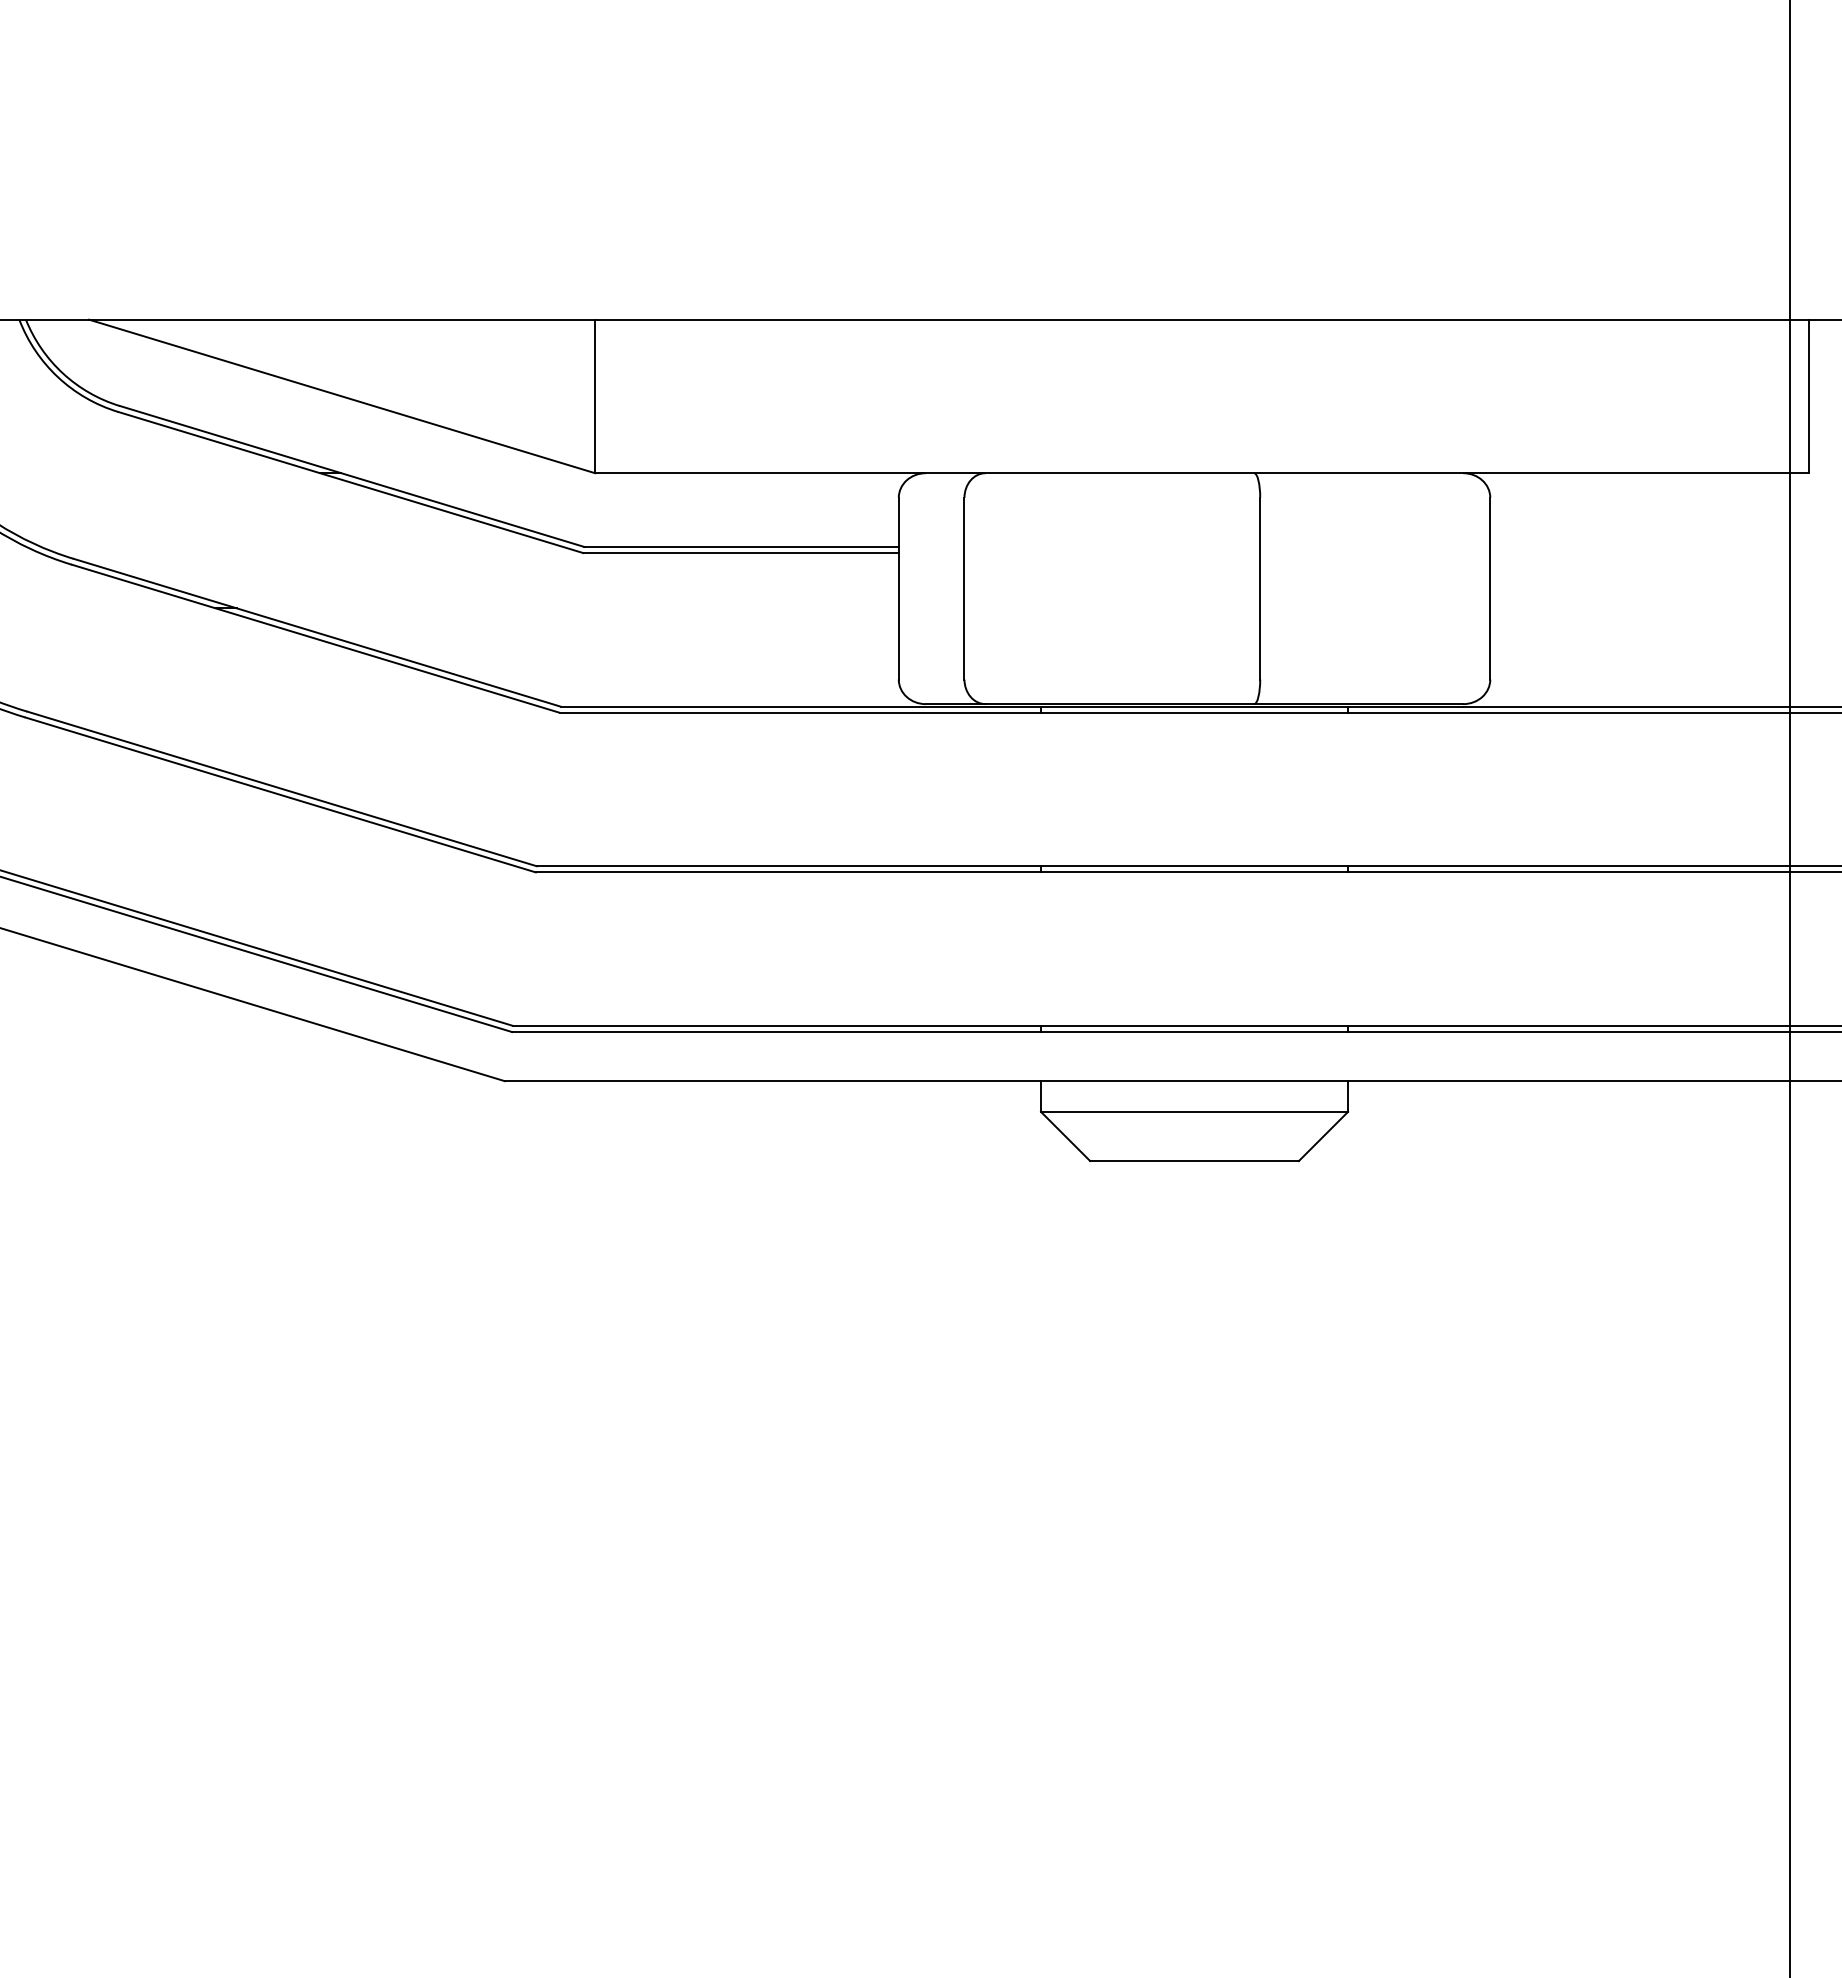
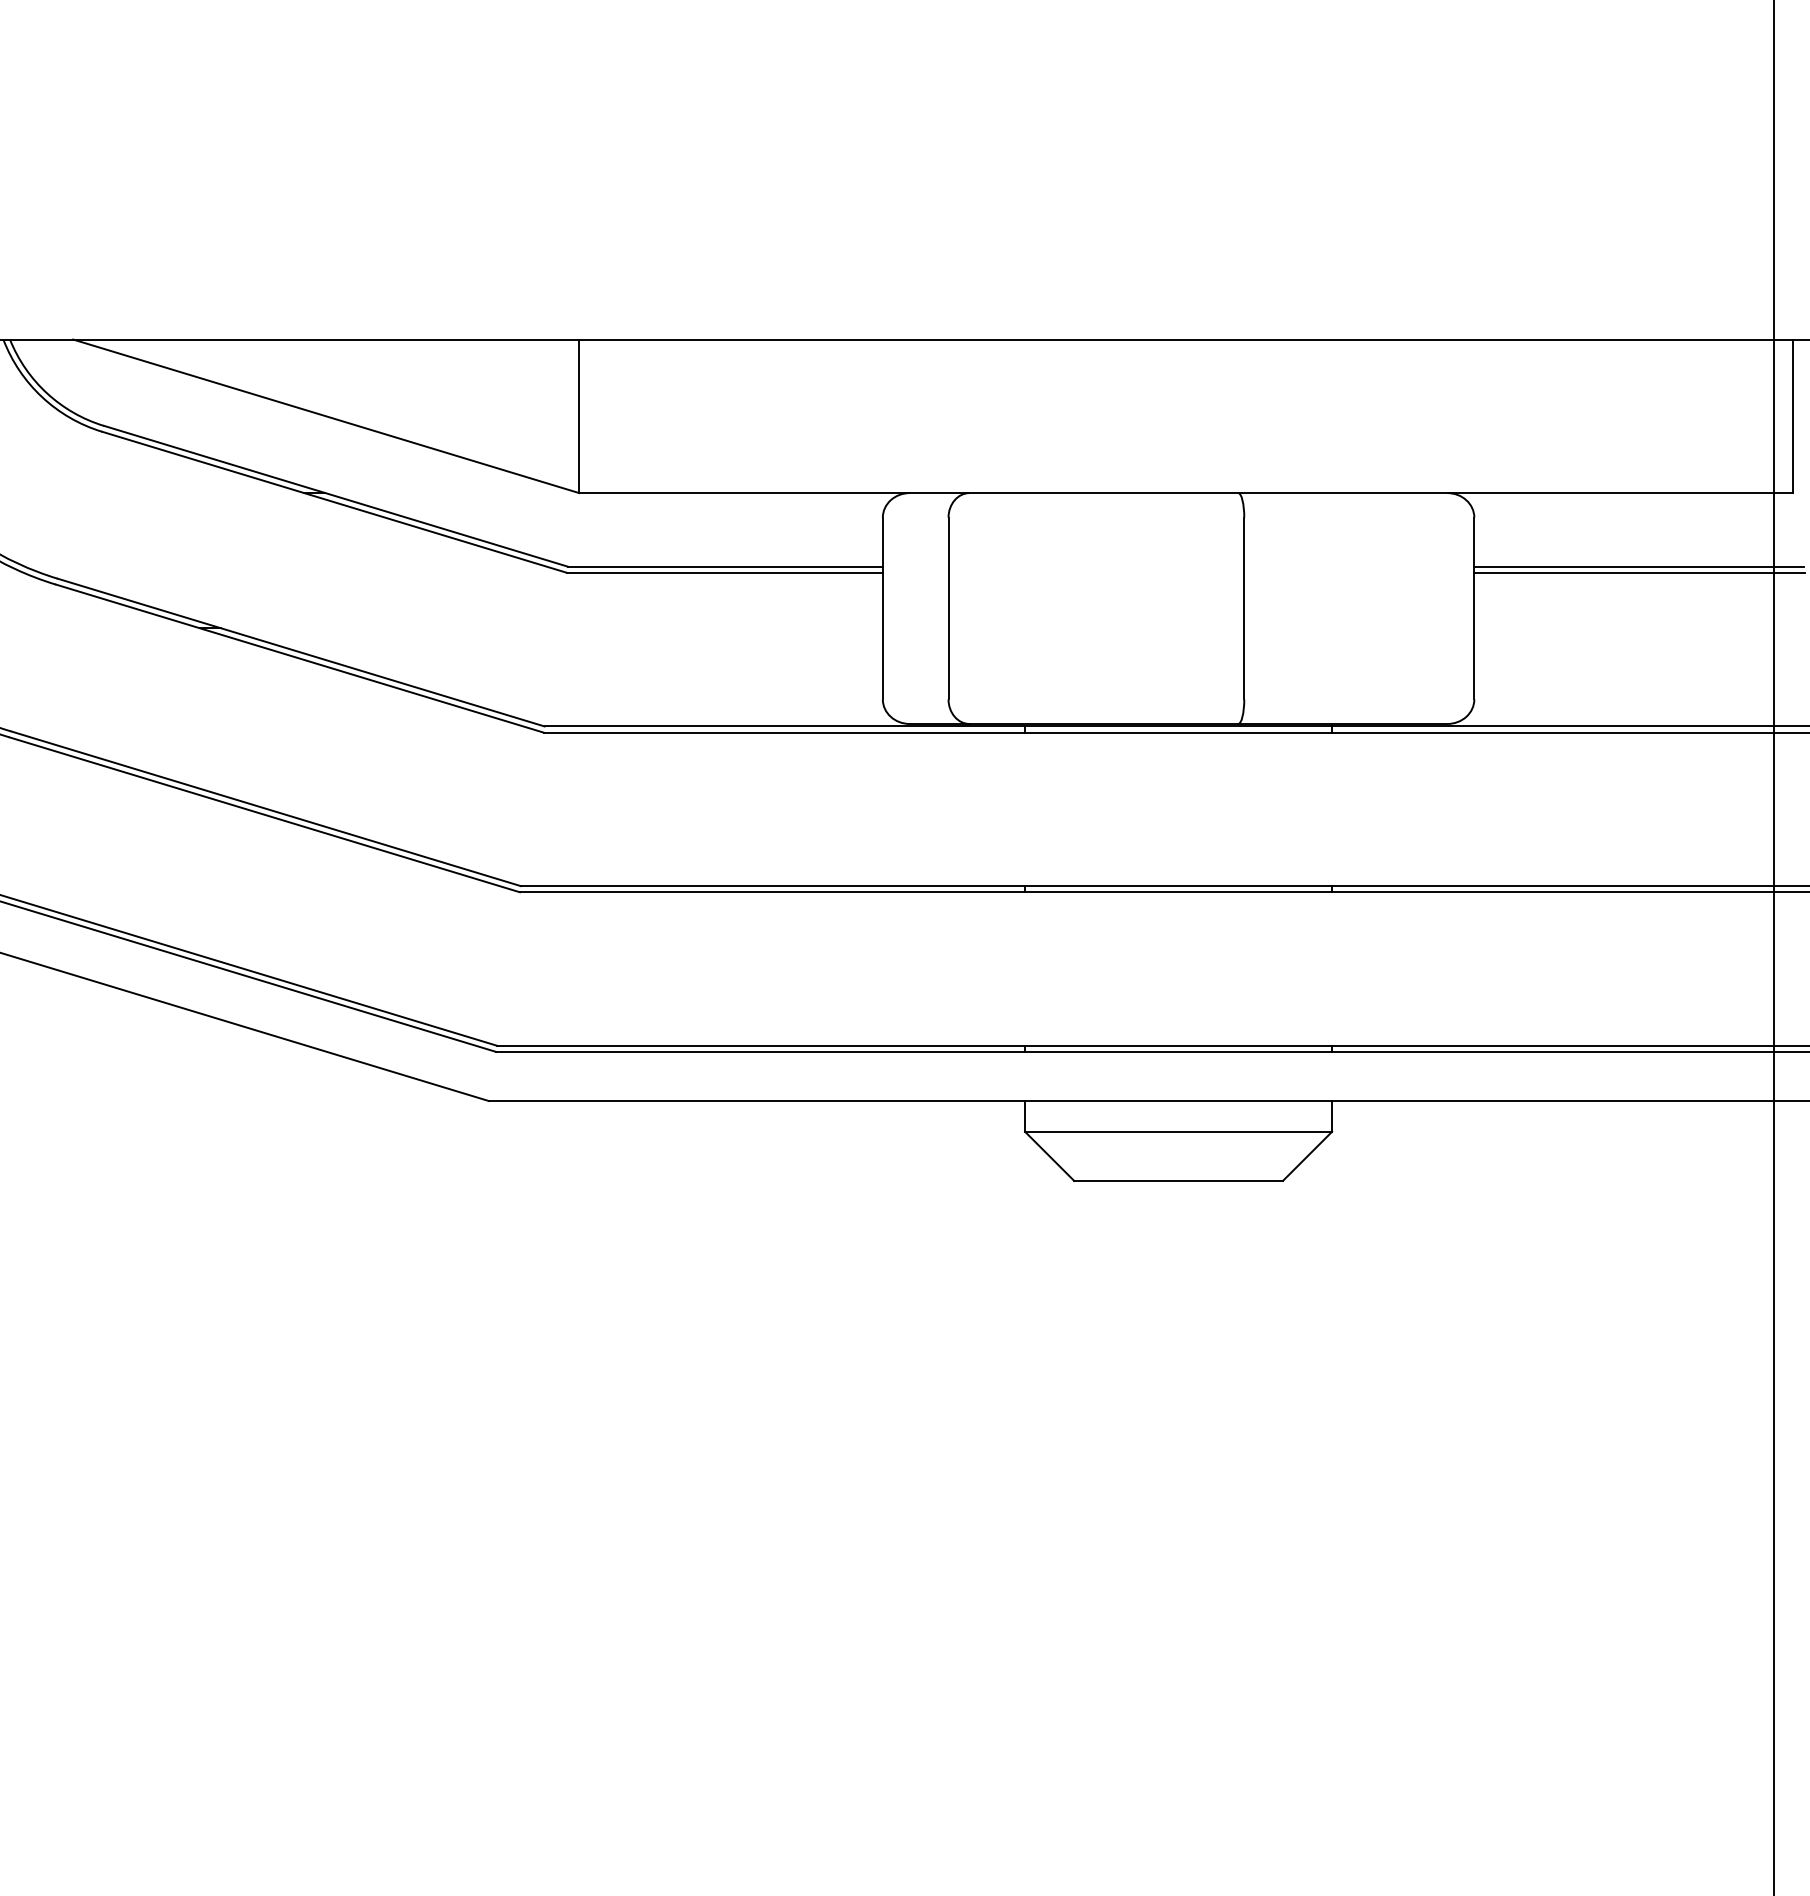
line: (1654, 546) -> (1638, 566), added
line: (1655, 553) -> (1639, 573), added

